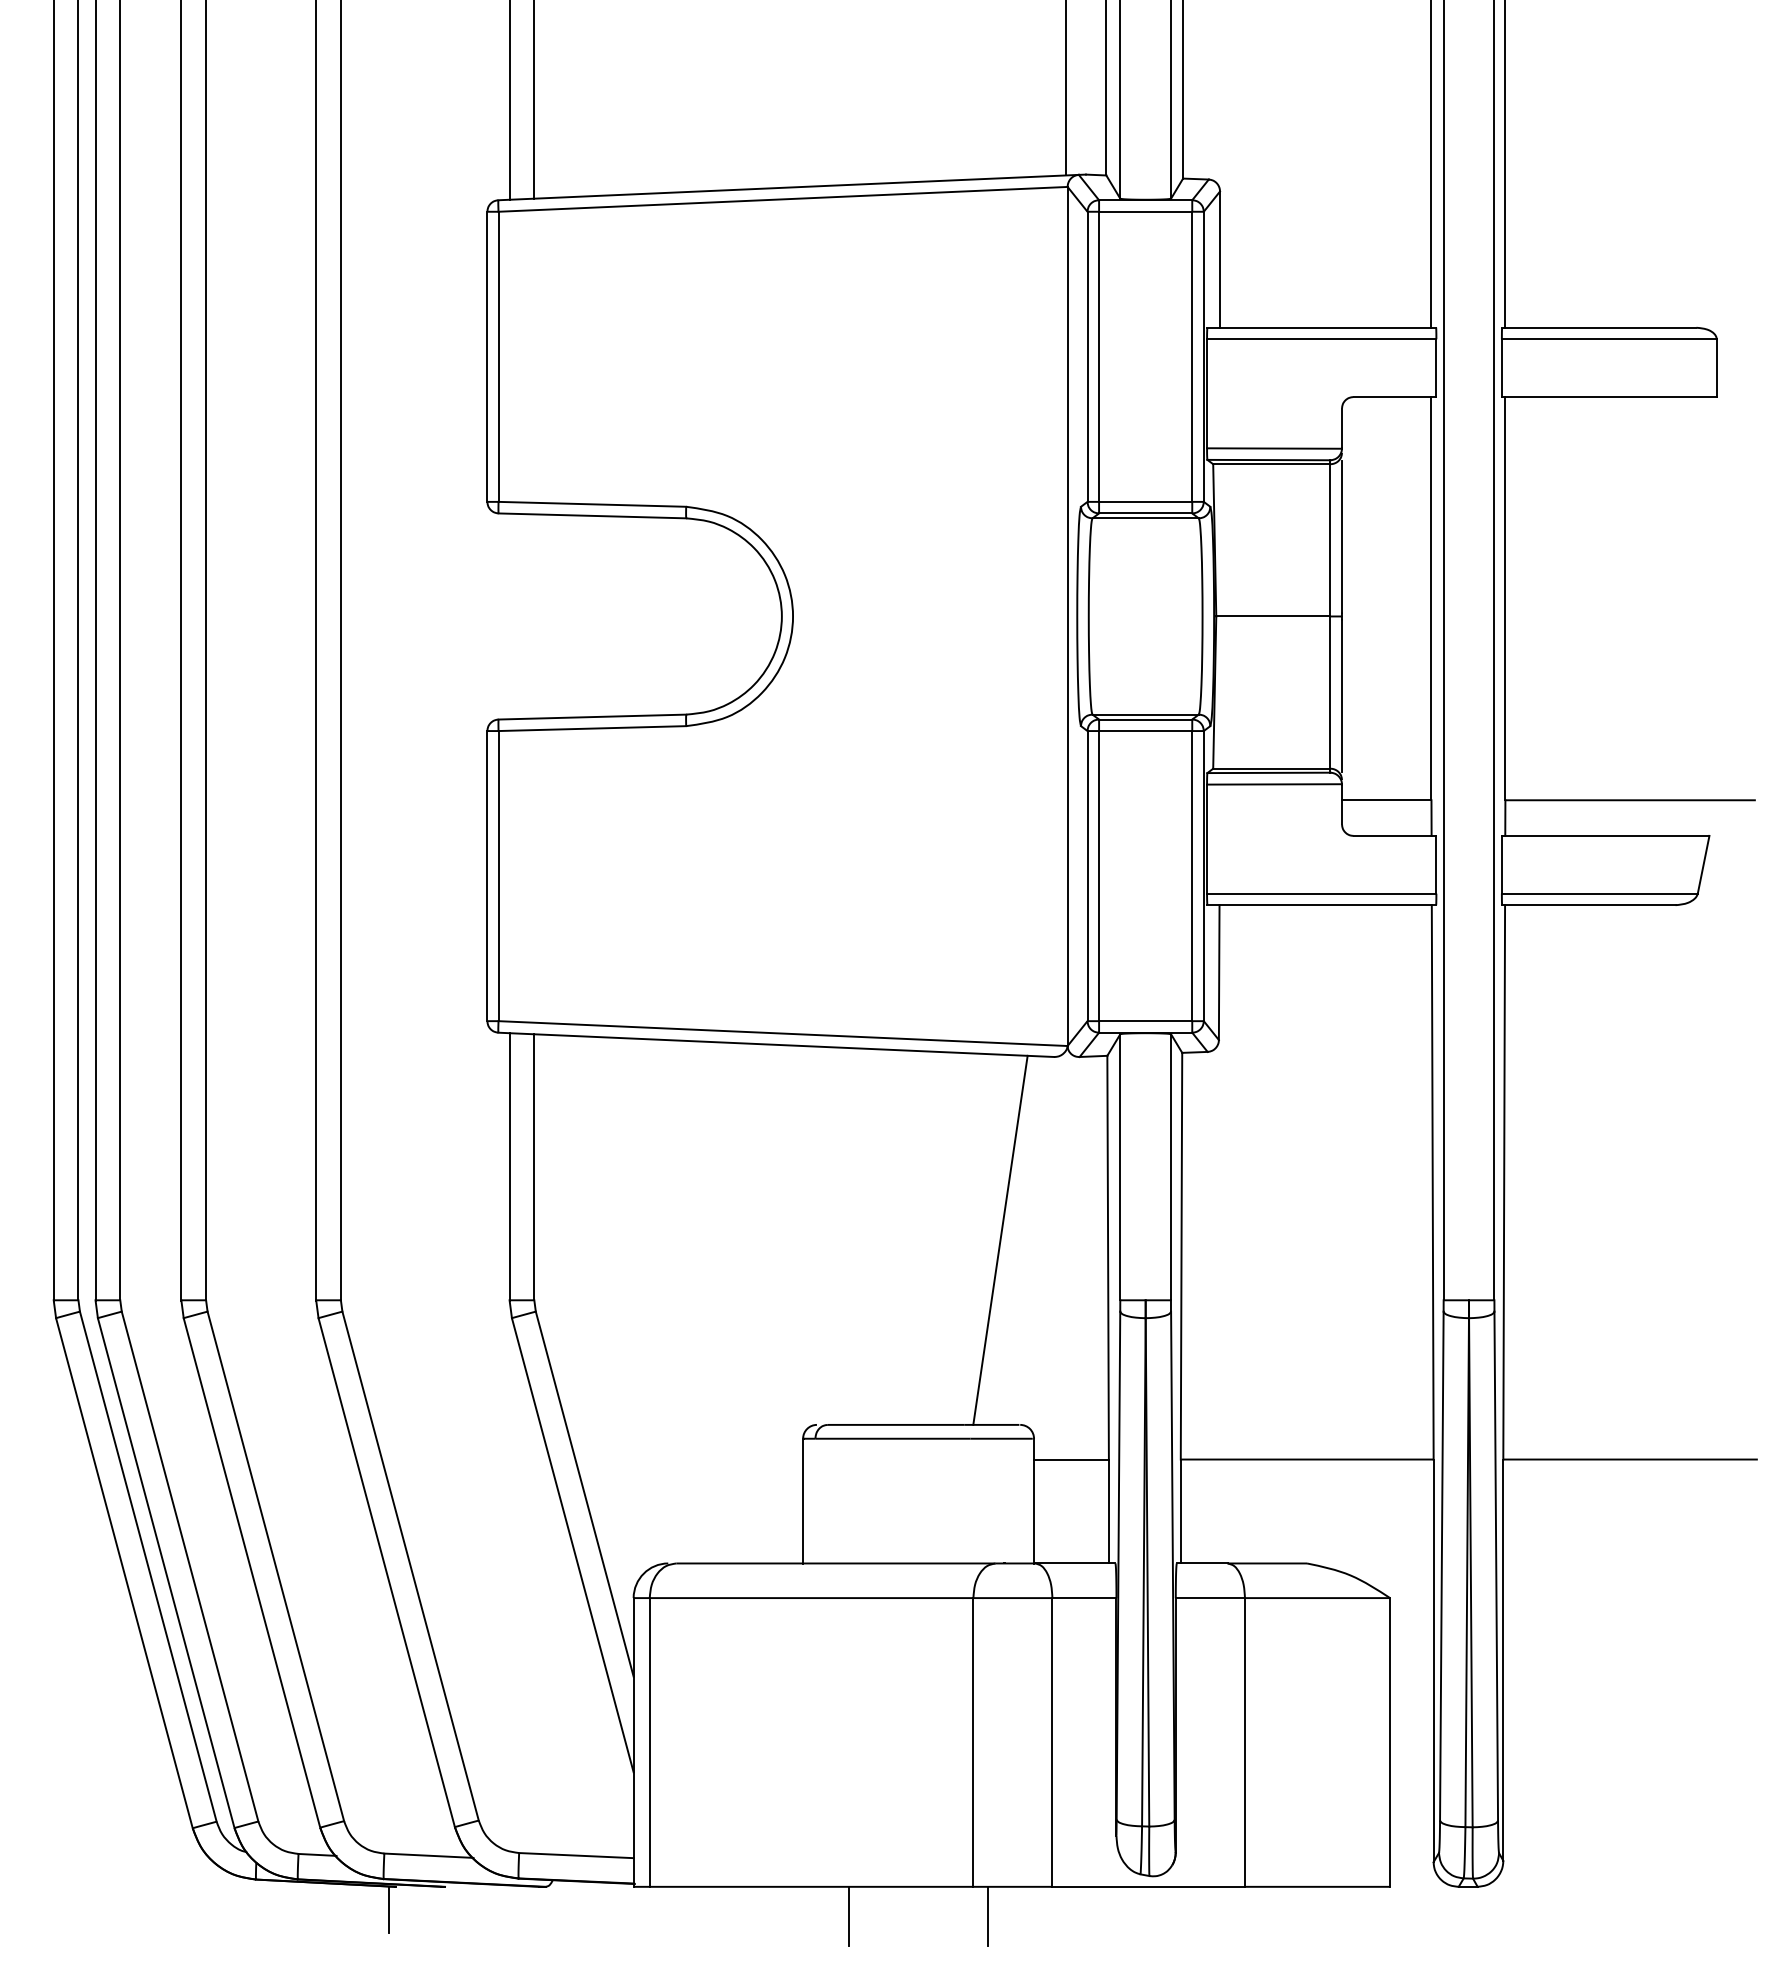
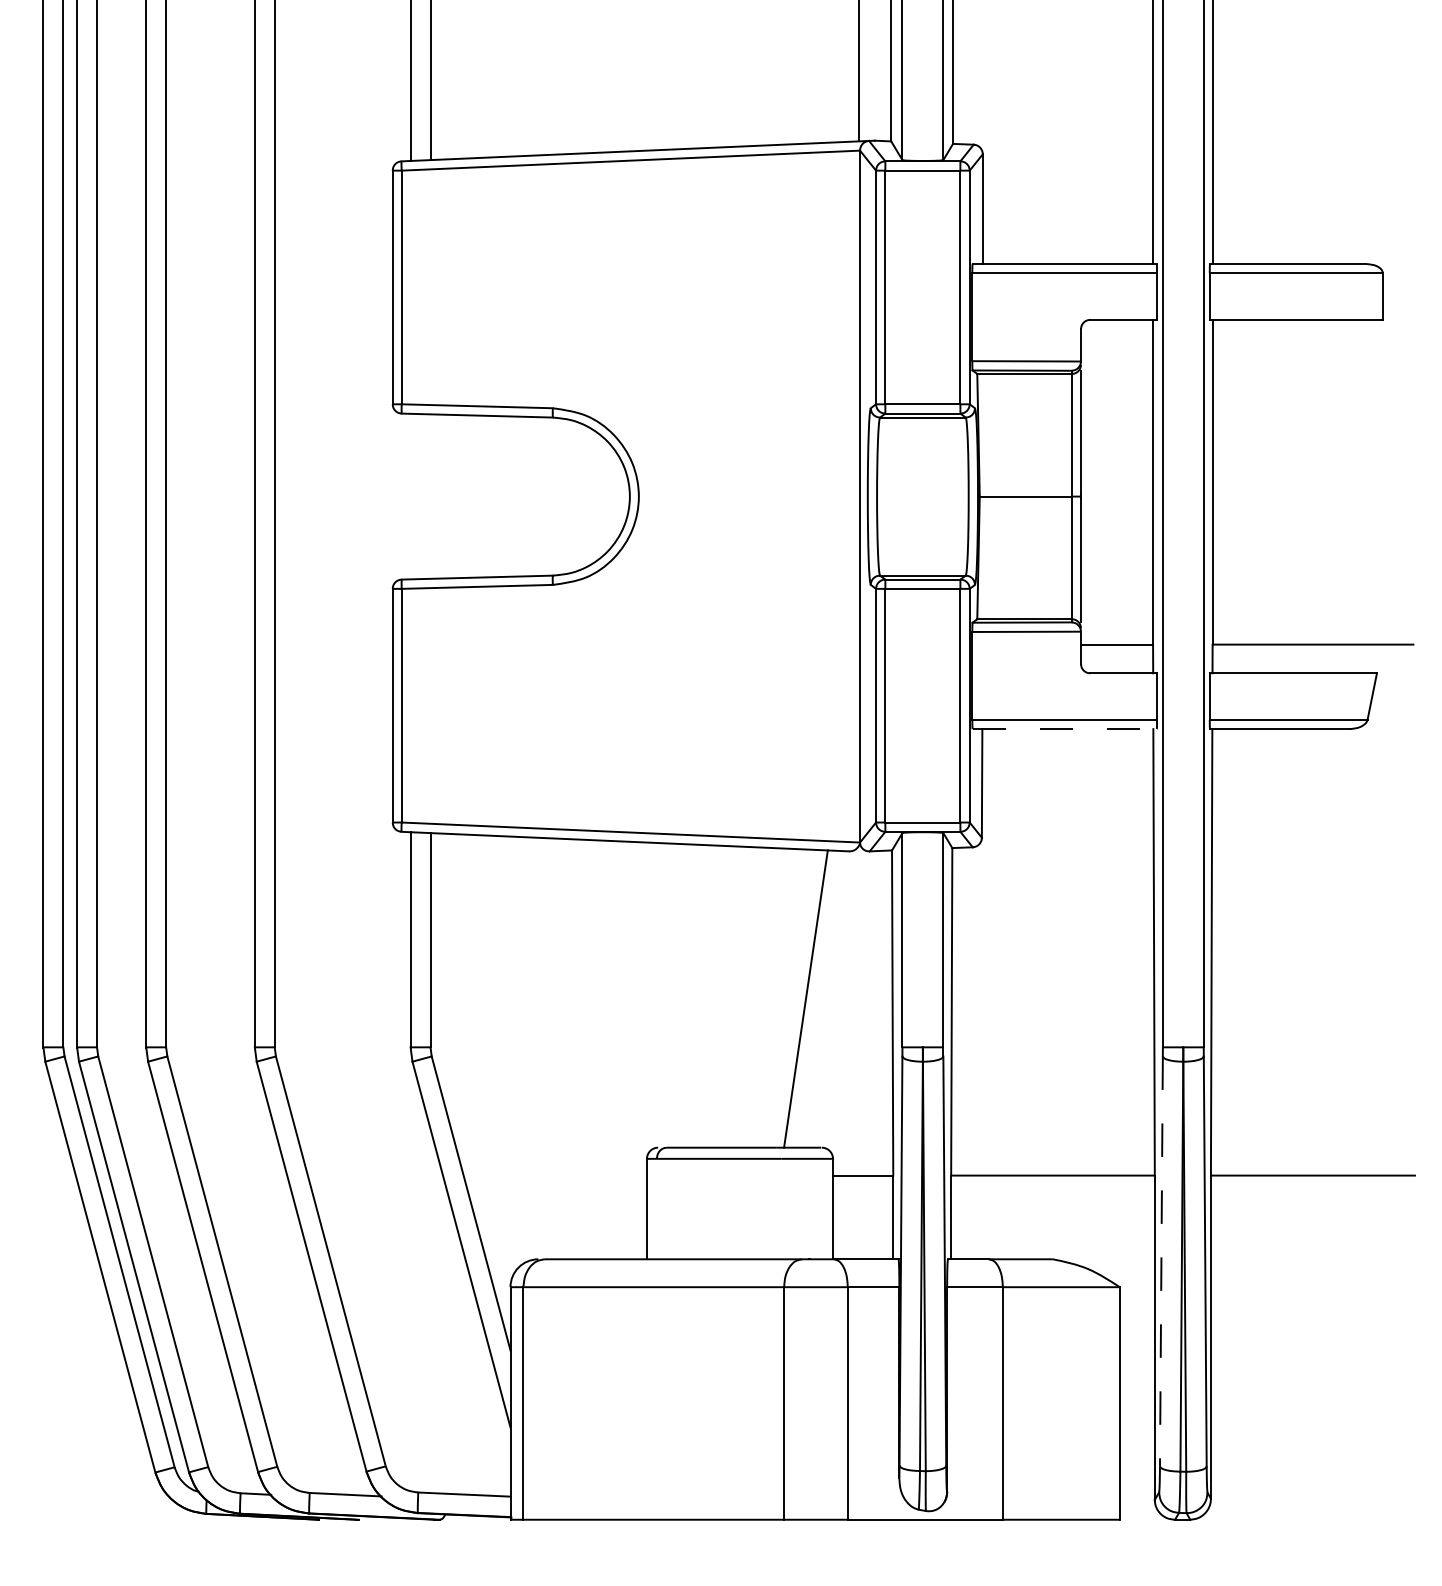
line: (1322, 905) -> (1065, 729), solid -> dashed
line: (1441, 1566) -> (1161, 1261), solid -> dashed
line: (389, 1909) -> (313, 1537), removed
line: (849, 1916) -> (684, 1543), removed
line: (987, 1916) -> (795, 1543), removed

